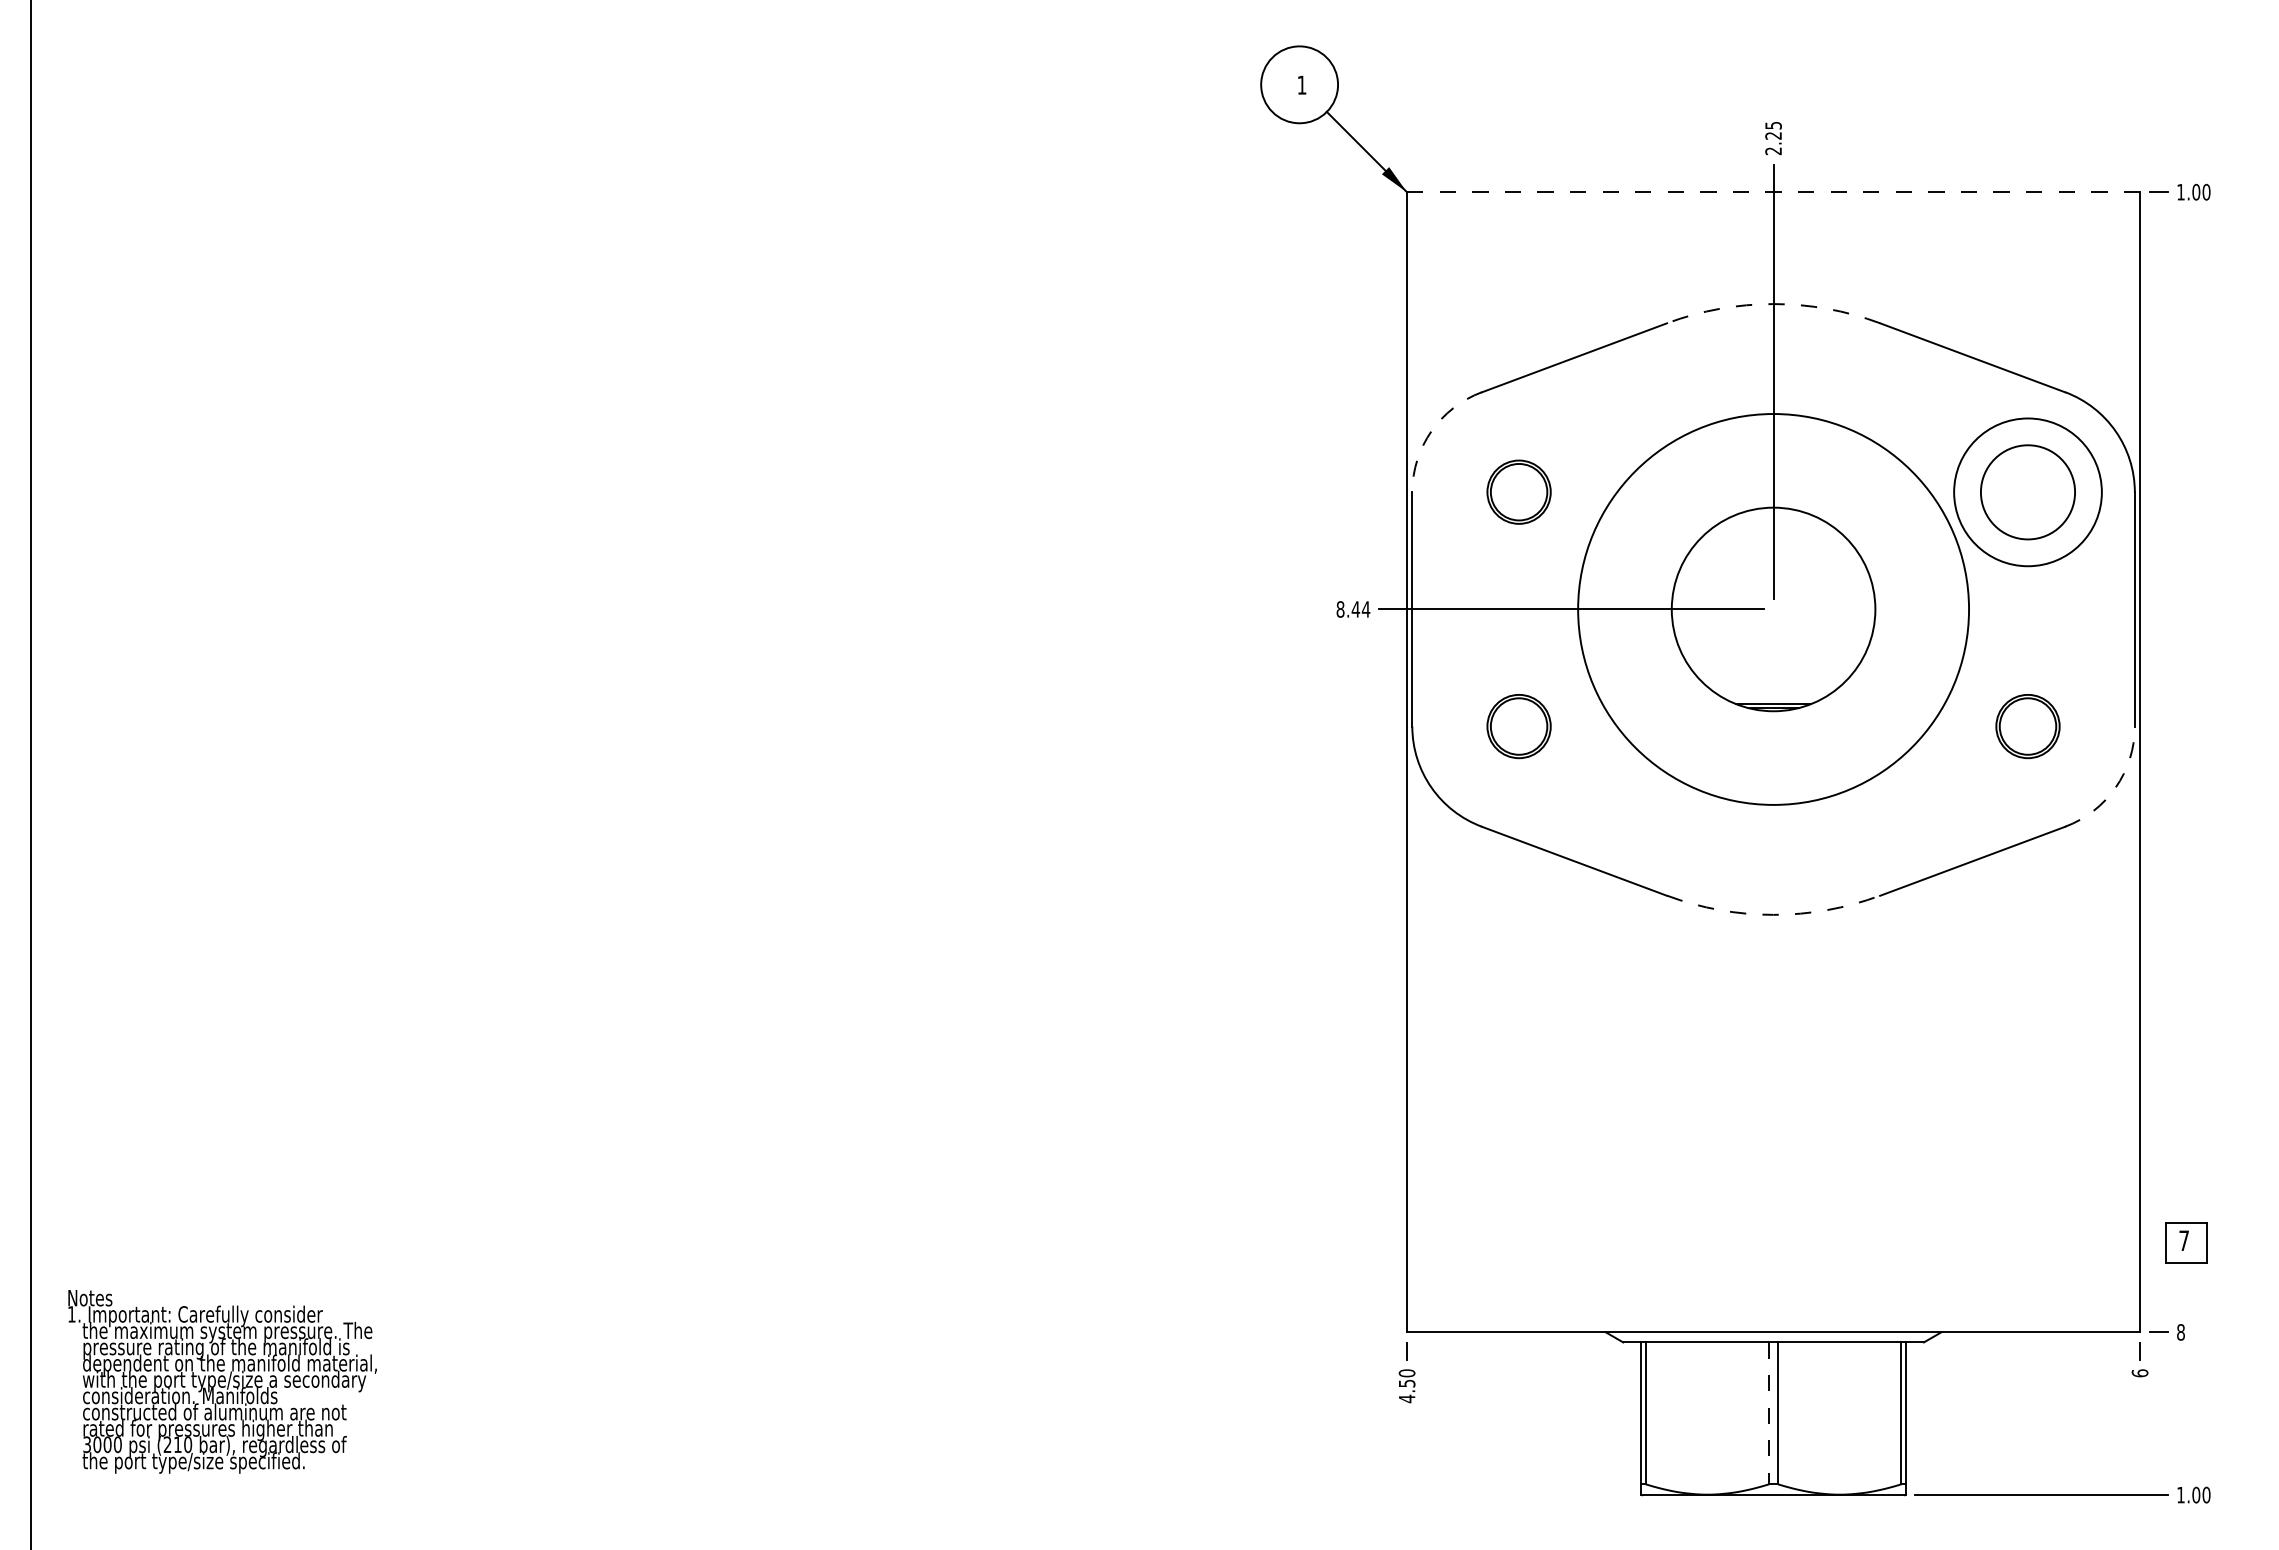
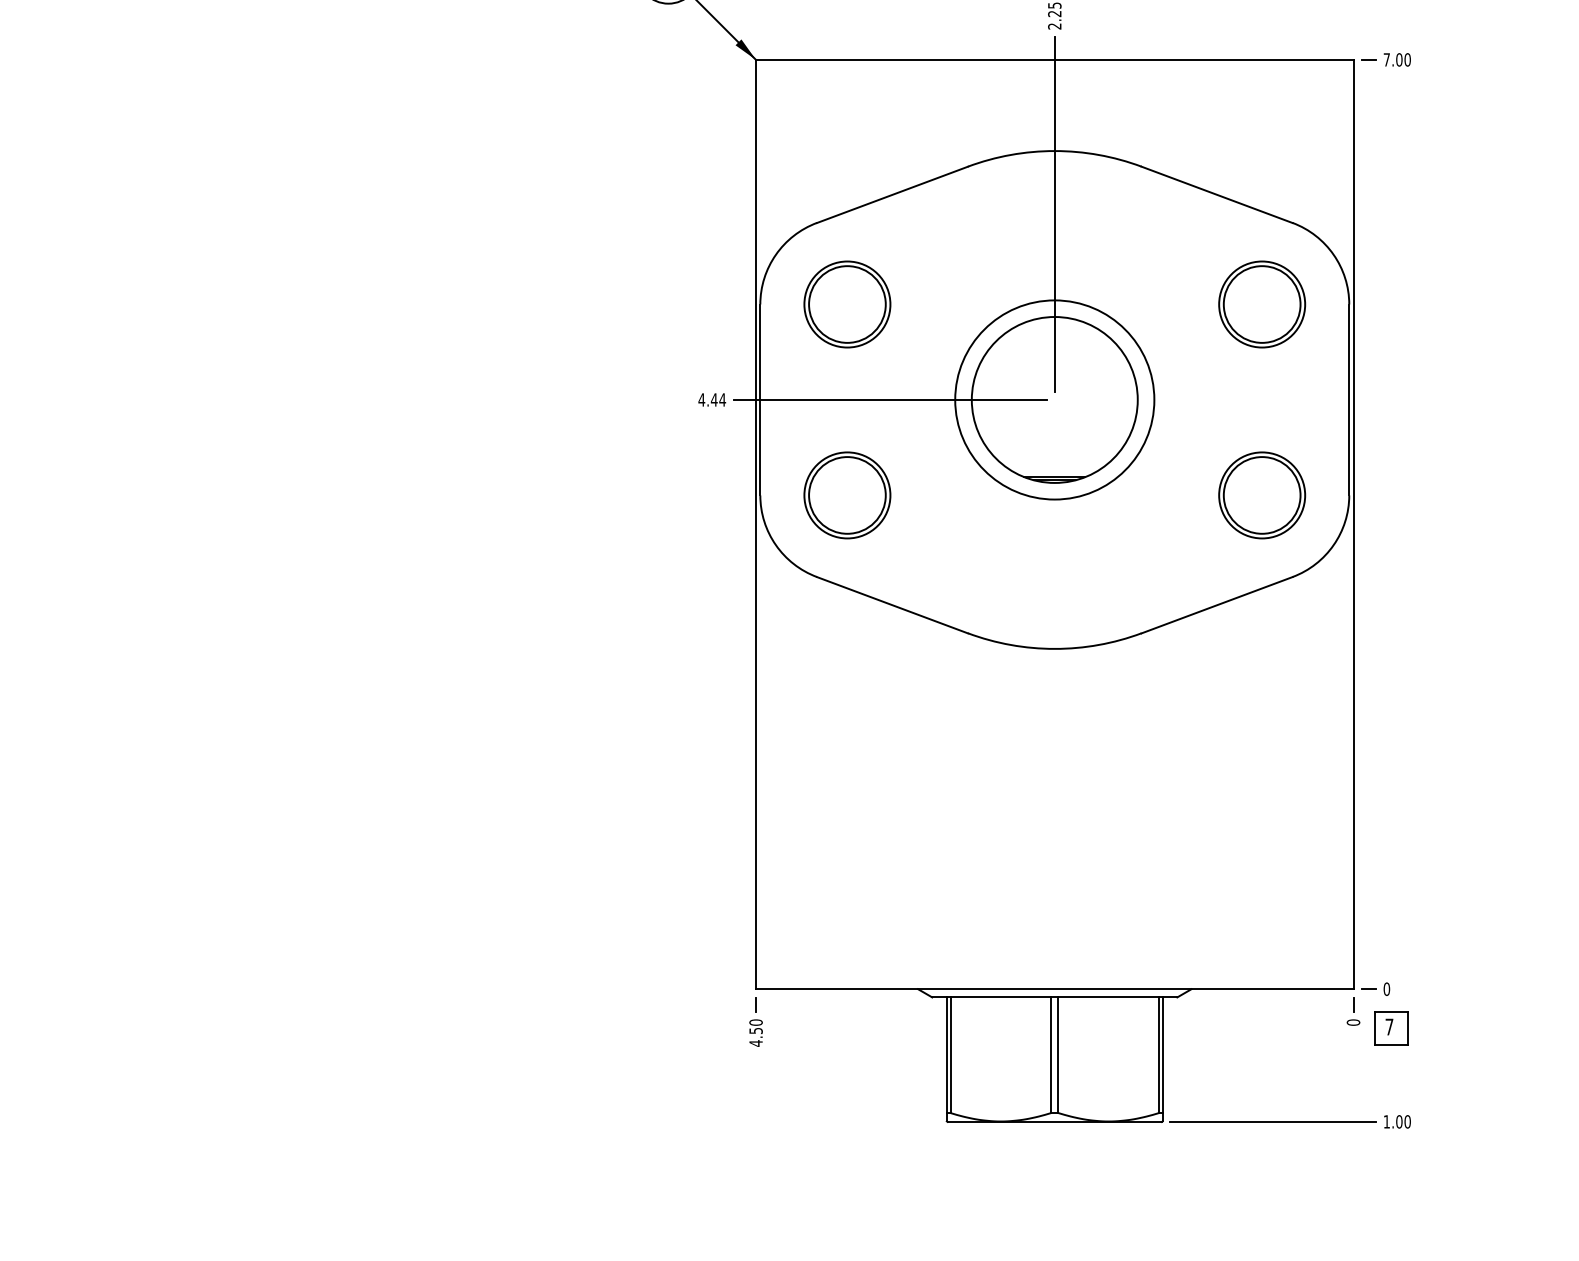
line: (1774, 192) -> (1055, 60), dashed -> solid
text: (2180, 192) -> (1386, 60), 1.00 -> 7.00
arc: (1773, 304) -> (1054, 151), dashed -> solid
arc: (1431, 431) -> (775, 254), dashed -> solid
part: (1518, 491) -> (846, 303), size x1.67
circle: (2027, 492) -> (1261, 304), size x0.71
text: (1340, 609) -> (701, 400), 8.44 -> 4.44
circle: (1773, 609) -> (1054, 400), size x0.62
part: (1518, 726) -> (846, 495), size x1.67
part: (2027, 726) -> (1261, 495), size x1.67
arc: (2115, 787) -> (1333, 545), dashed -> solid
arc: (1773, 914) -> (1054, 648), dashed -> solid
part: (2186, 1242) -> (1391, 1028), moved
text: (2180, 1332) -> (1386, 989), 8 -> 0
text: (2139, 1373) -> (1353, 1022), 6 -> 0
line: (1769, 1413) -> (1051, 1055), dashed -> solid

